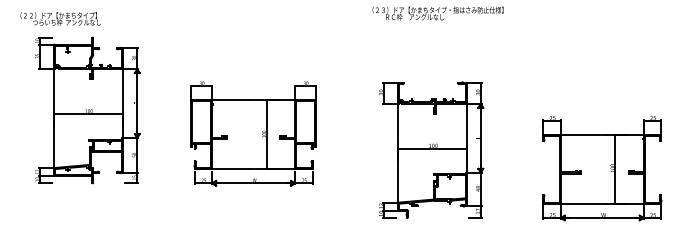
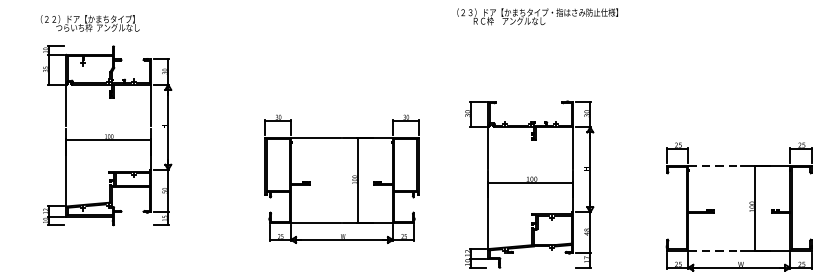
text: (60, 18) -> (90, 22), moved
part: (253, 133) -> (341, 178), moved
line: (581, 134) -> (713, 165), solid -> dashed
line: (581, 204) -> (713, 251), solid -> dashed

